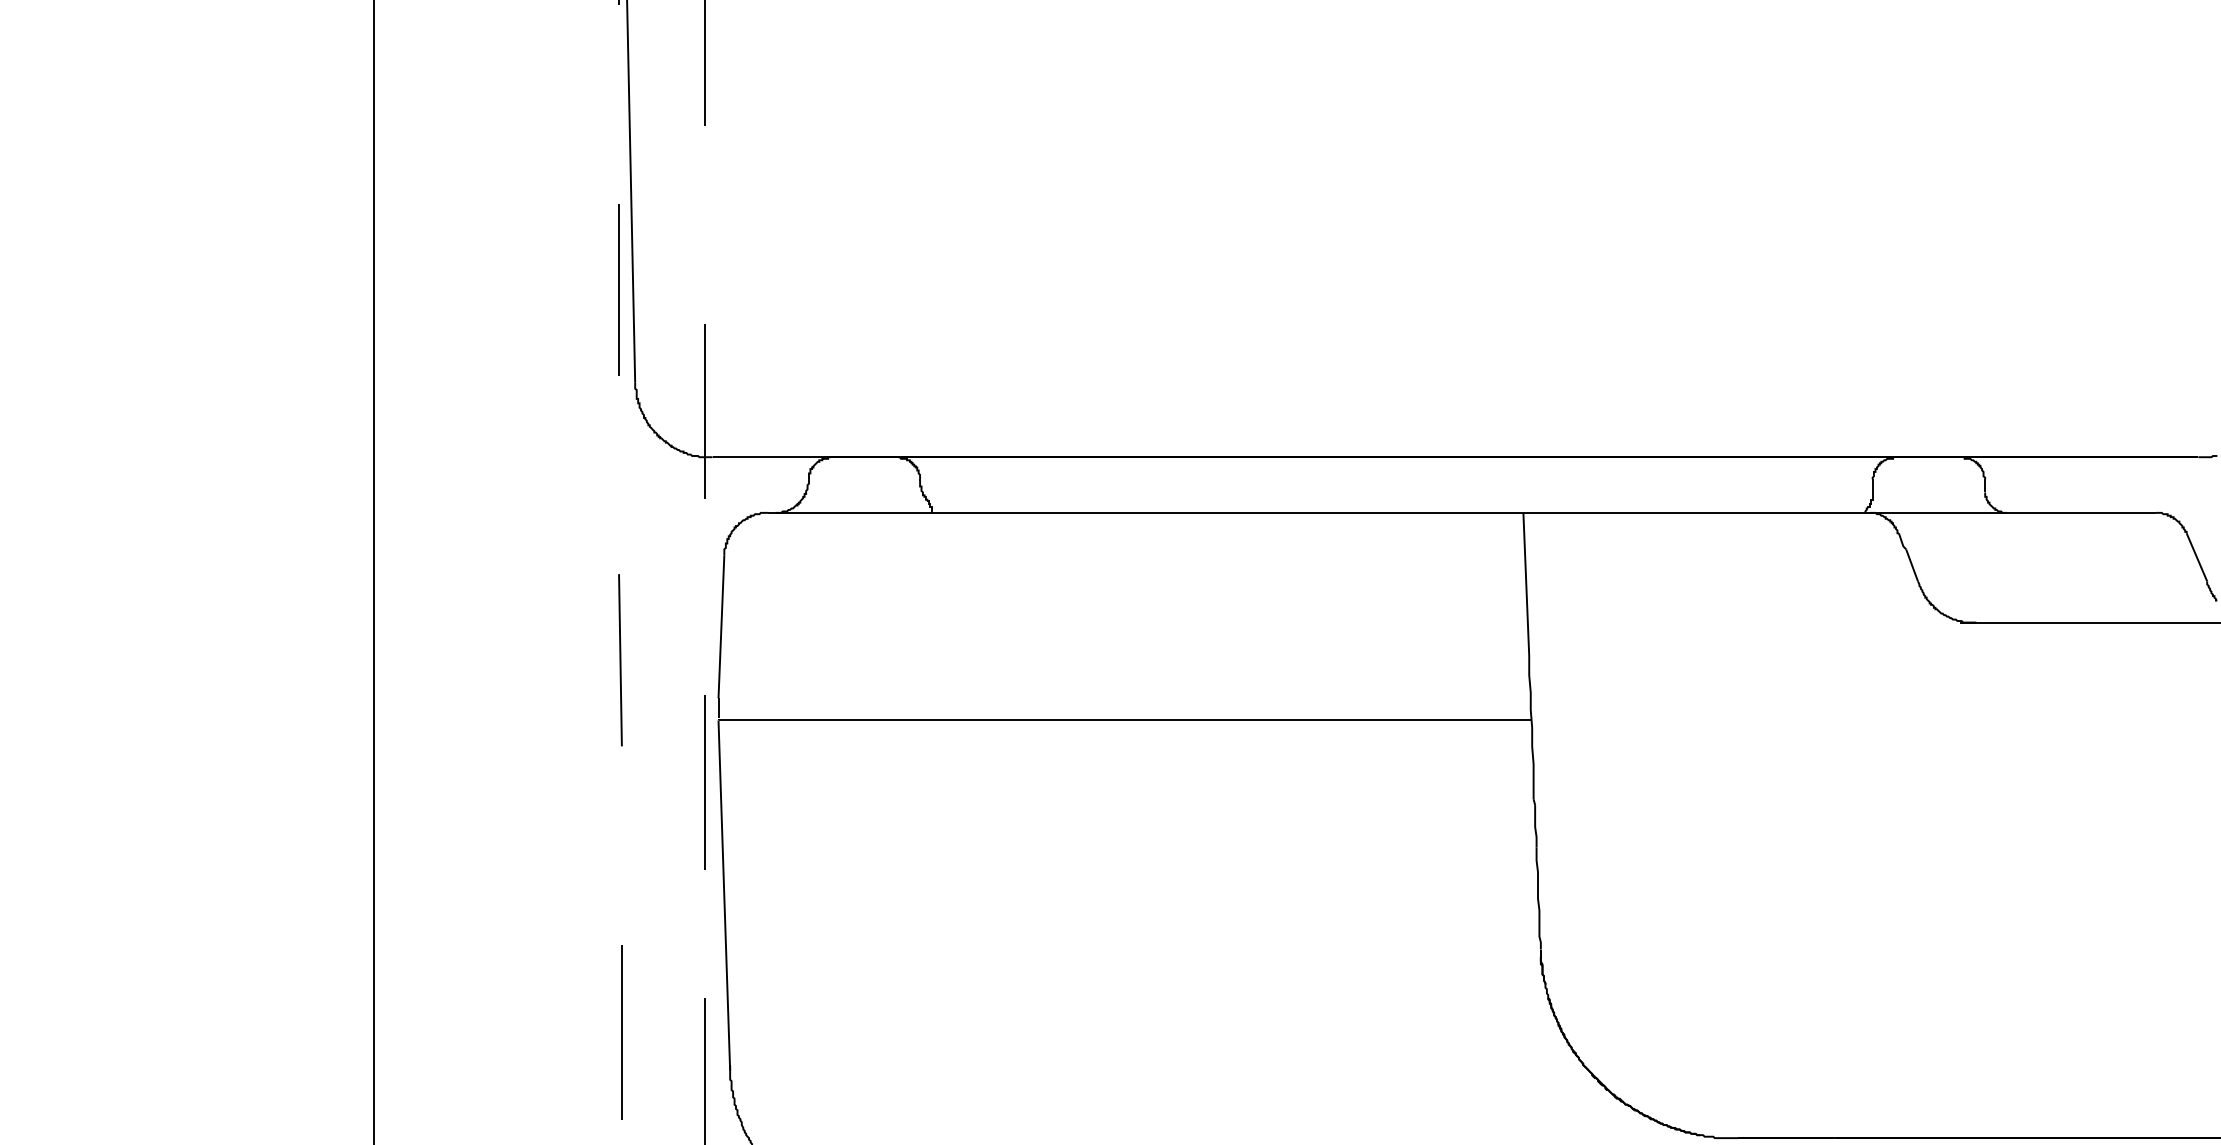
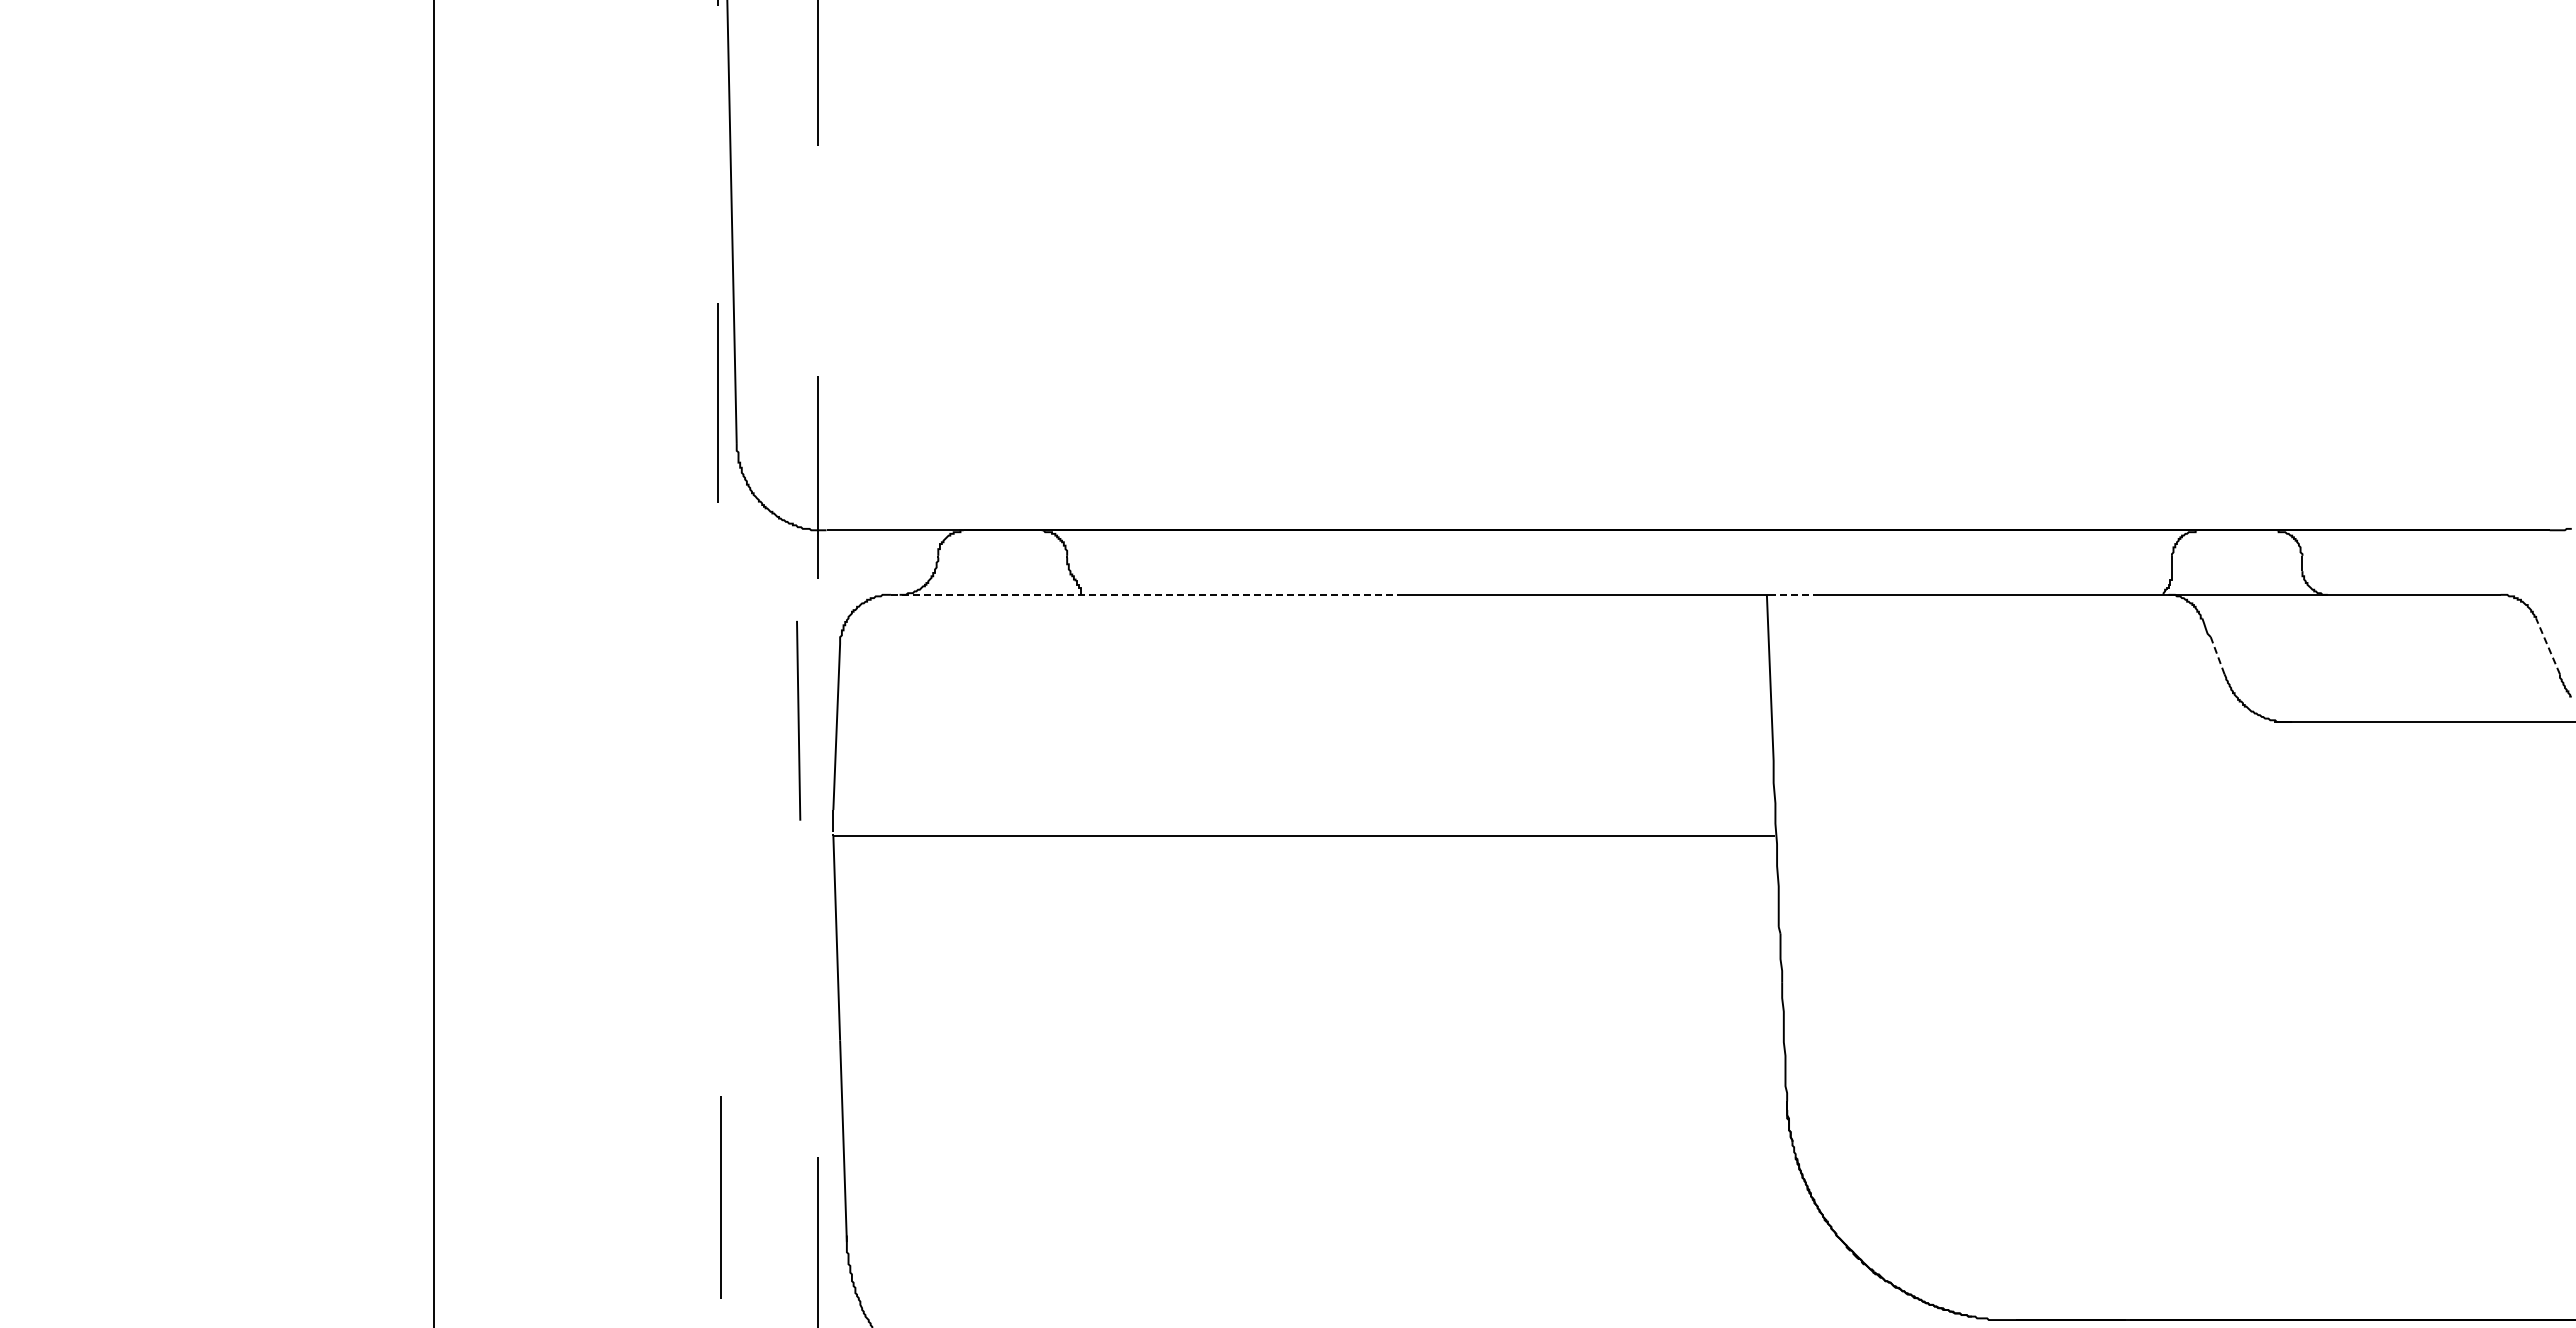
line: (618, 289) -> (717, 402), moved
line: (987, 512) -> (1145, 594), solid -> dashed
line: (1547, 512) -> (1794, 594), solid -> dashed
line: (2196, 556) -> (2547, 645), solid -> dashed
line: (1911, 565) -> (2217, 655), solid -> dashed
line: (620, 660) -> (798, 720), moved
line: (704, 782) -> (817, 907), removed

